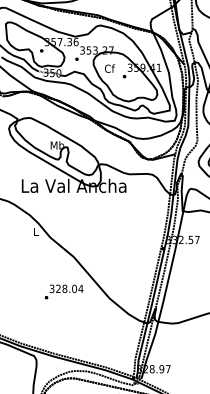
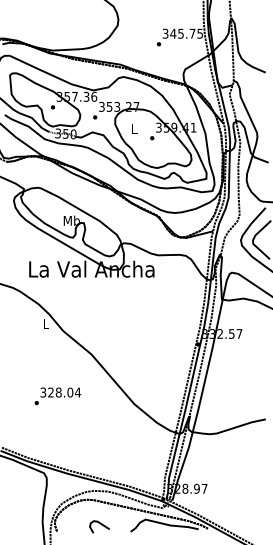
text: (109, 68) -> (134, 128), Cf -> L
text: (63, 292) -> (57, 396), moved

